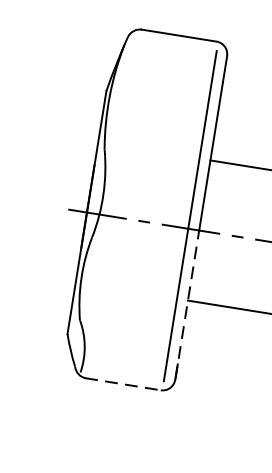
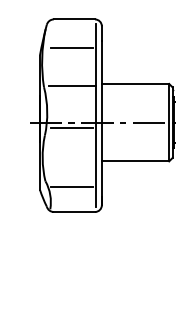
line: (167, 87) -> (72, 48), added
line: (156, 156) -> (72, 86), added
line: (144, 232) -> (72, 128), added
line: (186, 304) -> (101, 163), dashed -> solid
line: (127, 337) -> (72, 186), added
line: (123, 385) -> (74, 212), dashed -> solid

